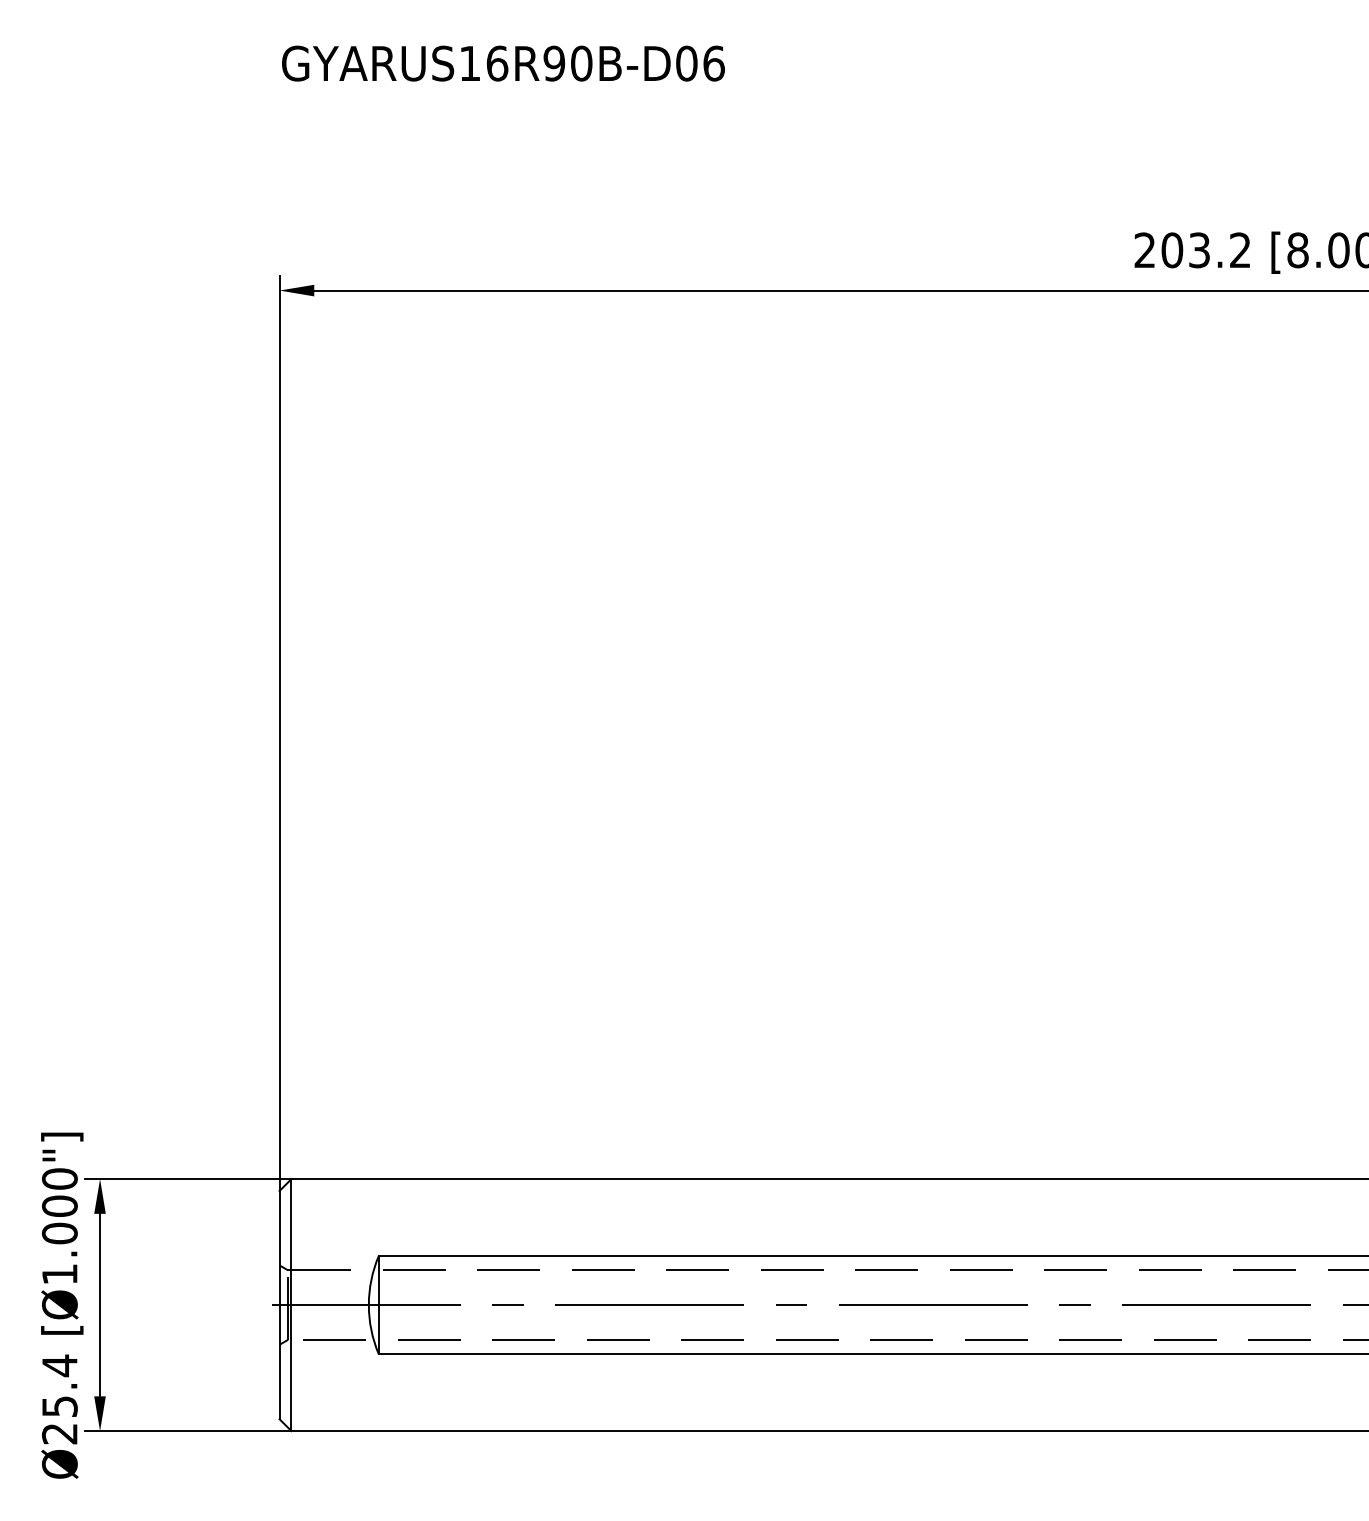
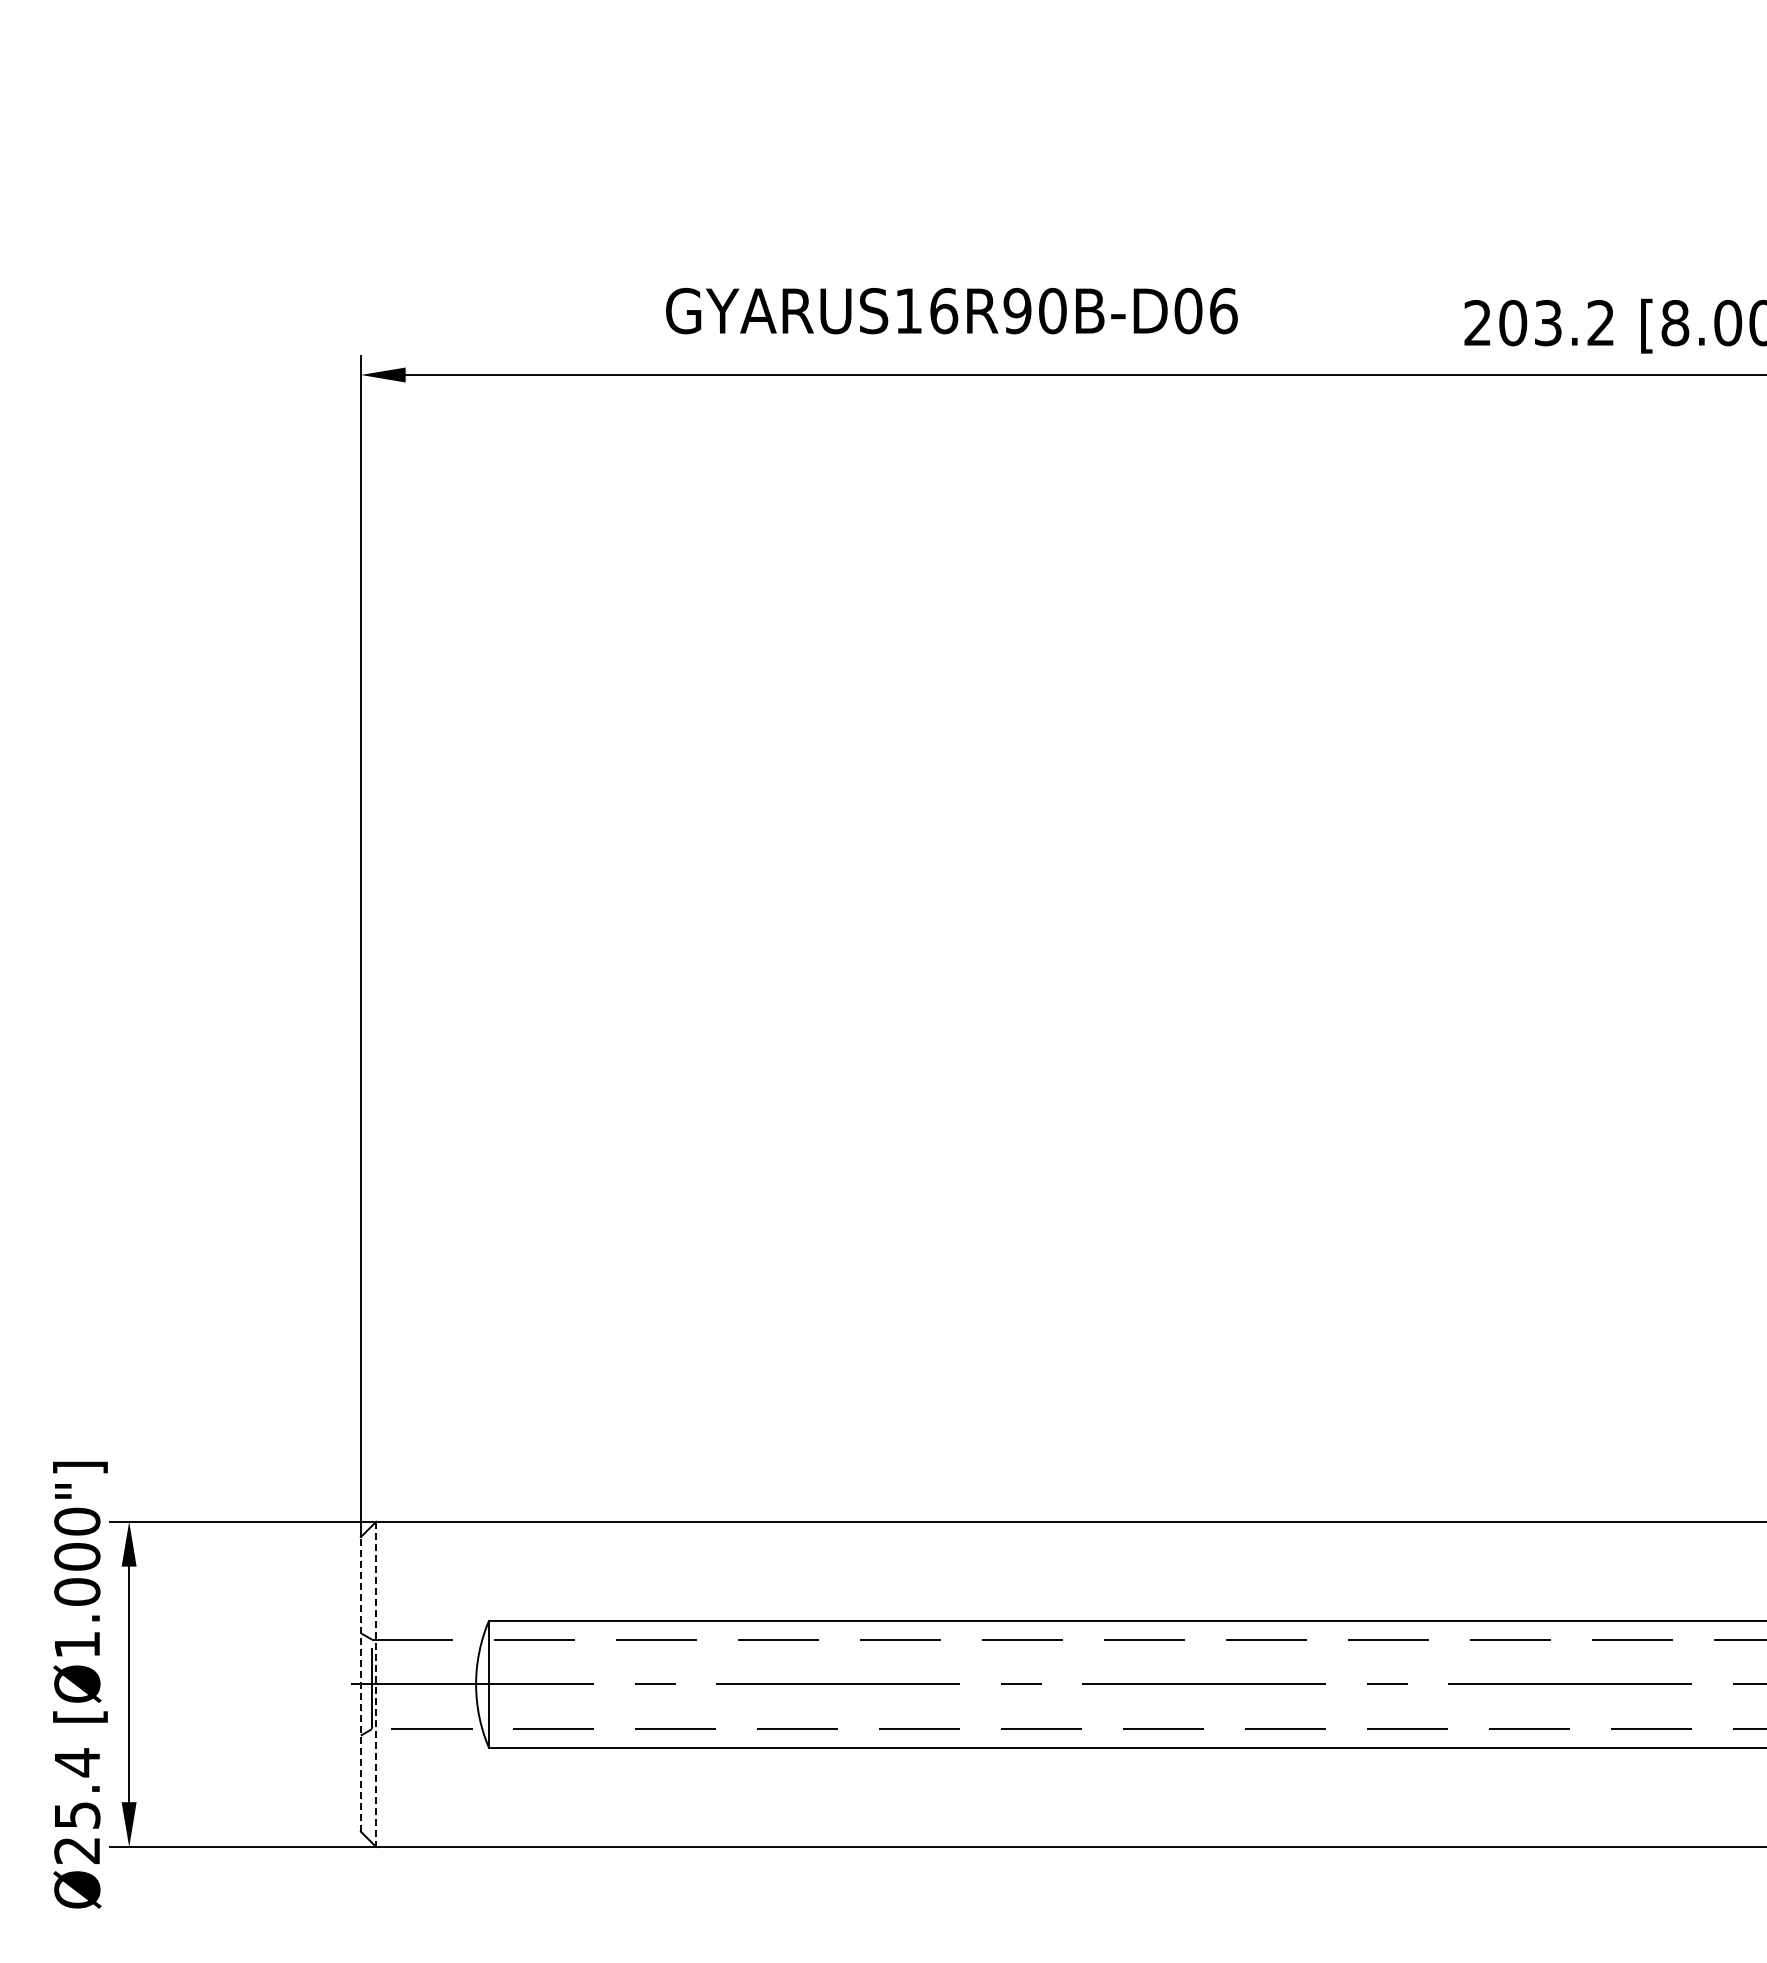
text: (503, 63) -> (951, 310), moved
line: (279, 1304) -> (360, 1683), solid -> dashed
line: (291, 1305) -> (376, 1684), solid -> dashed

